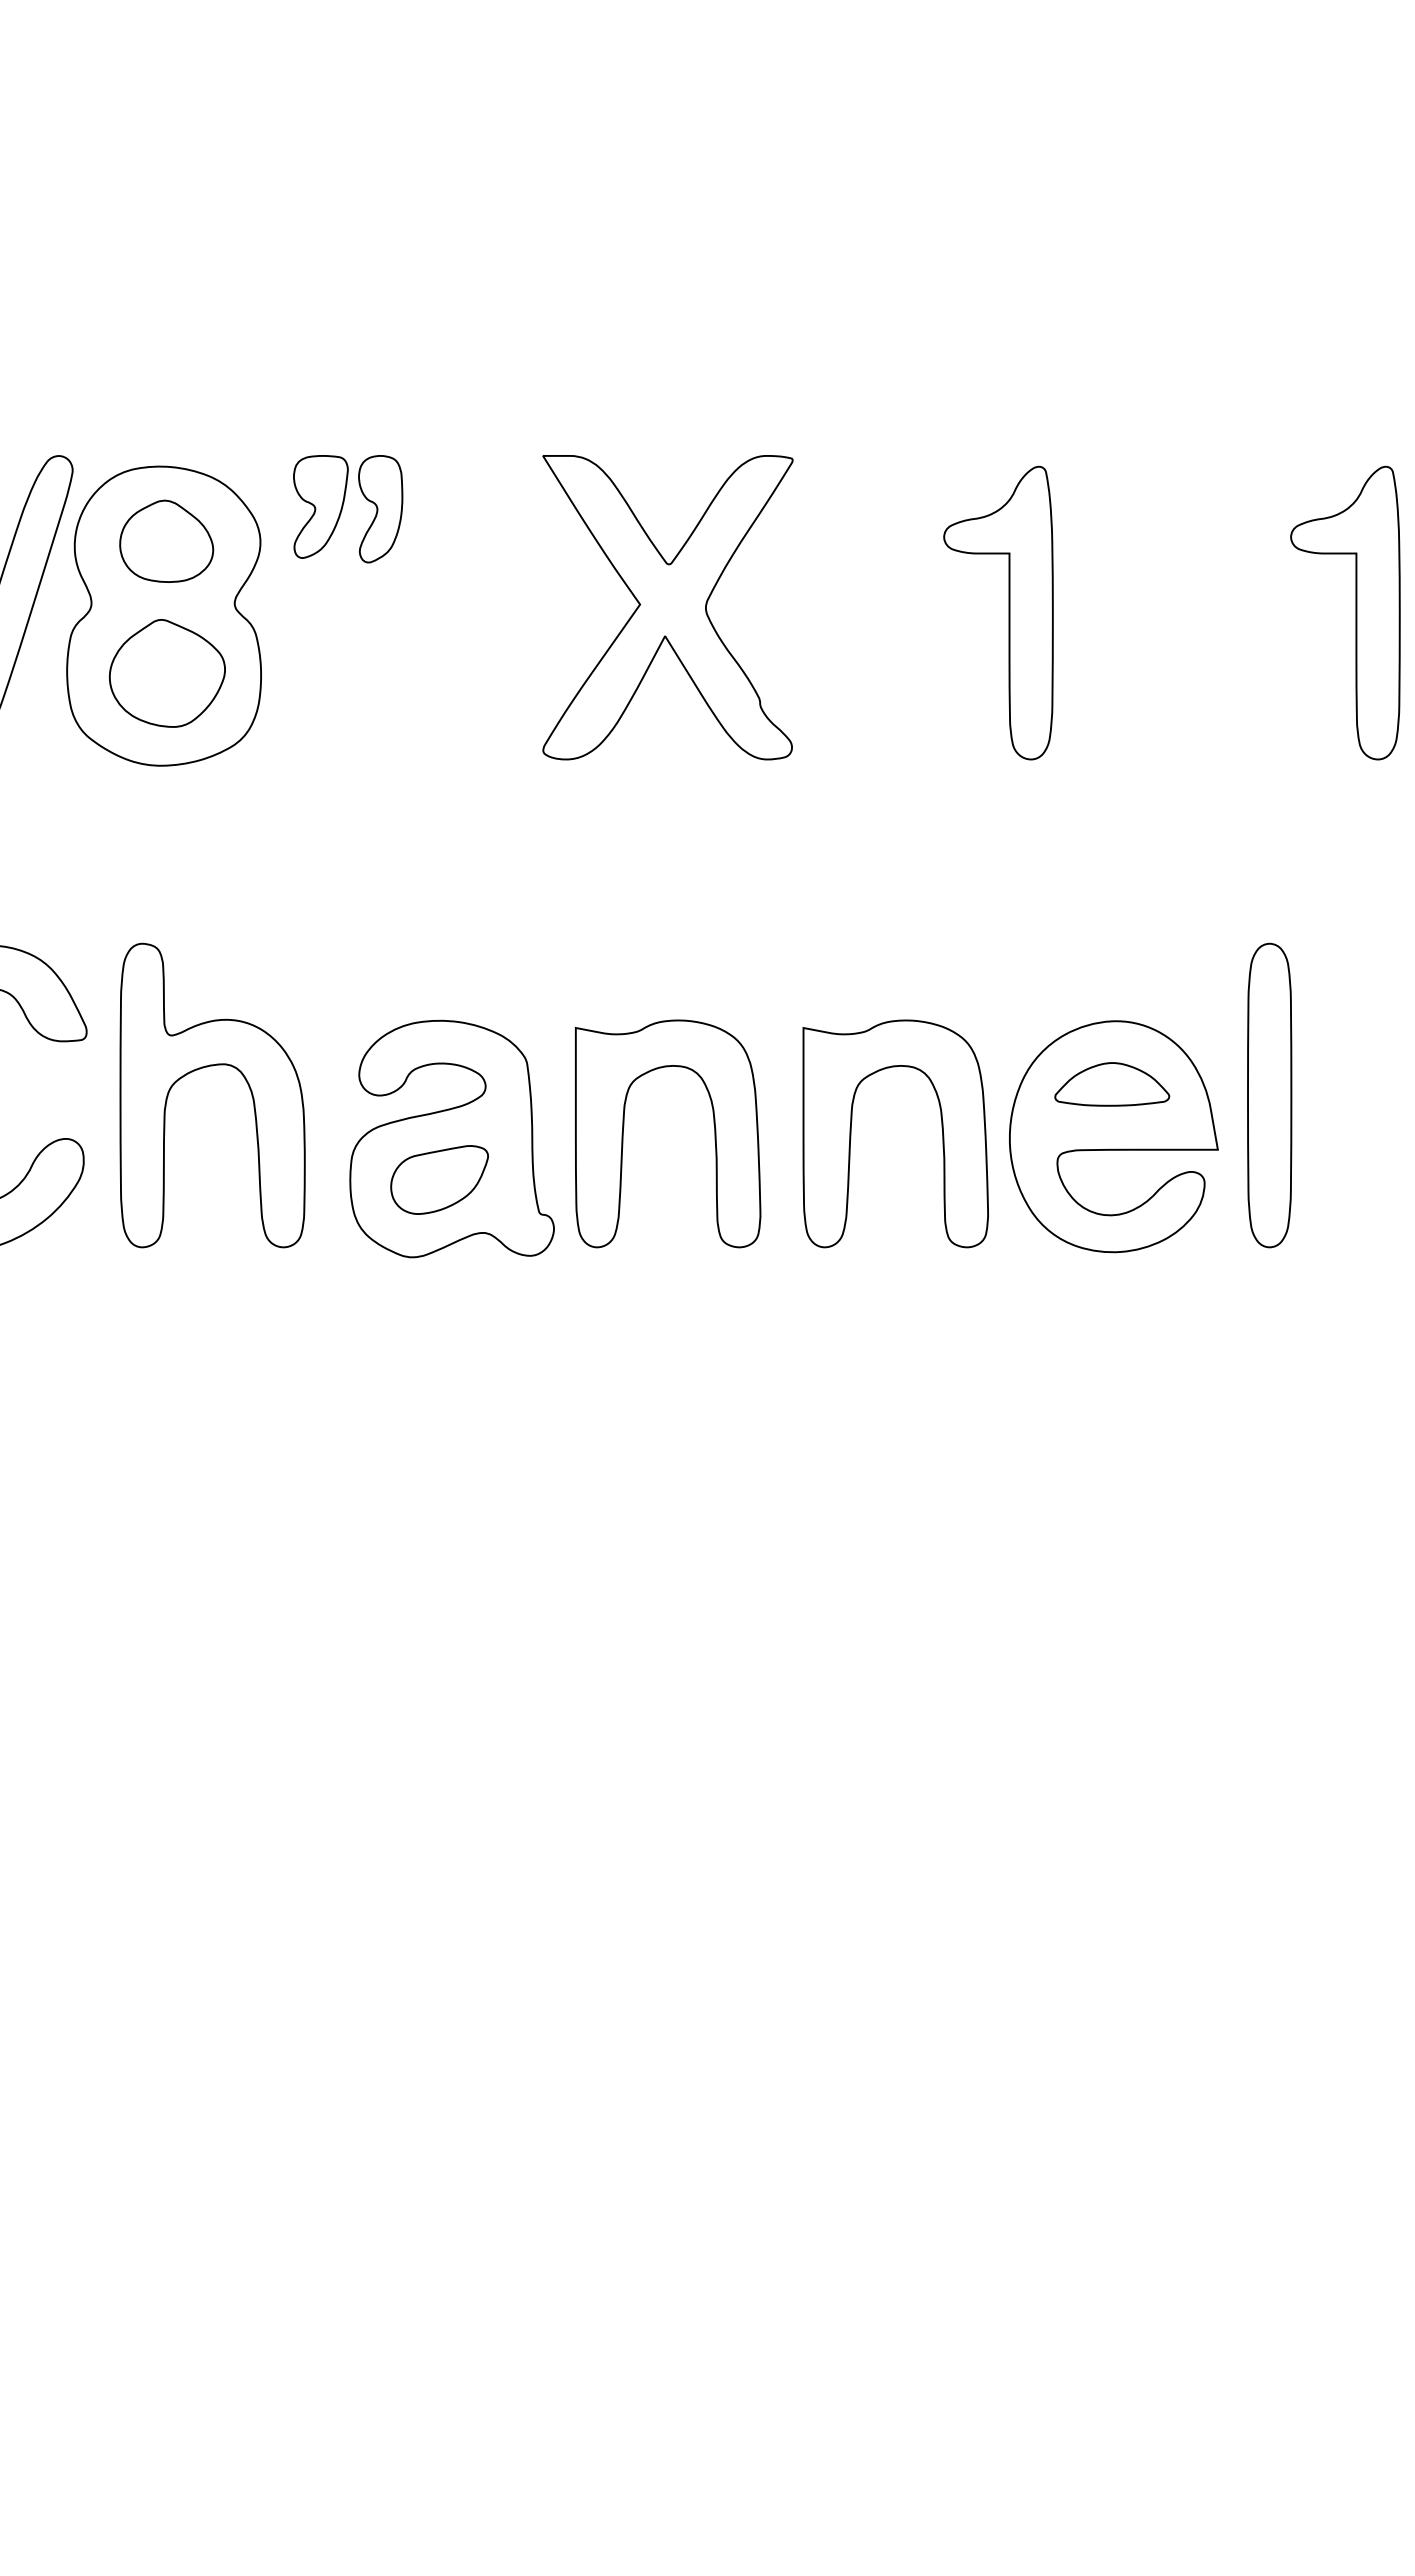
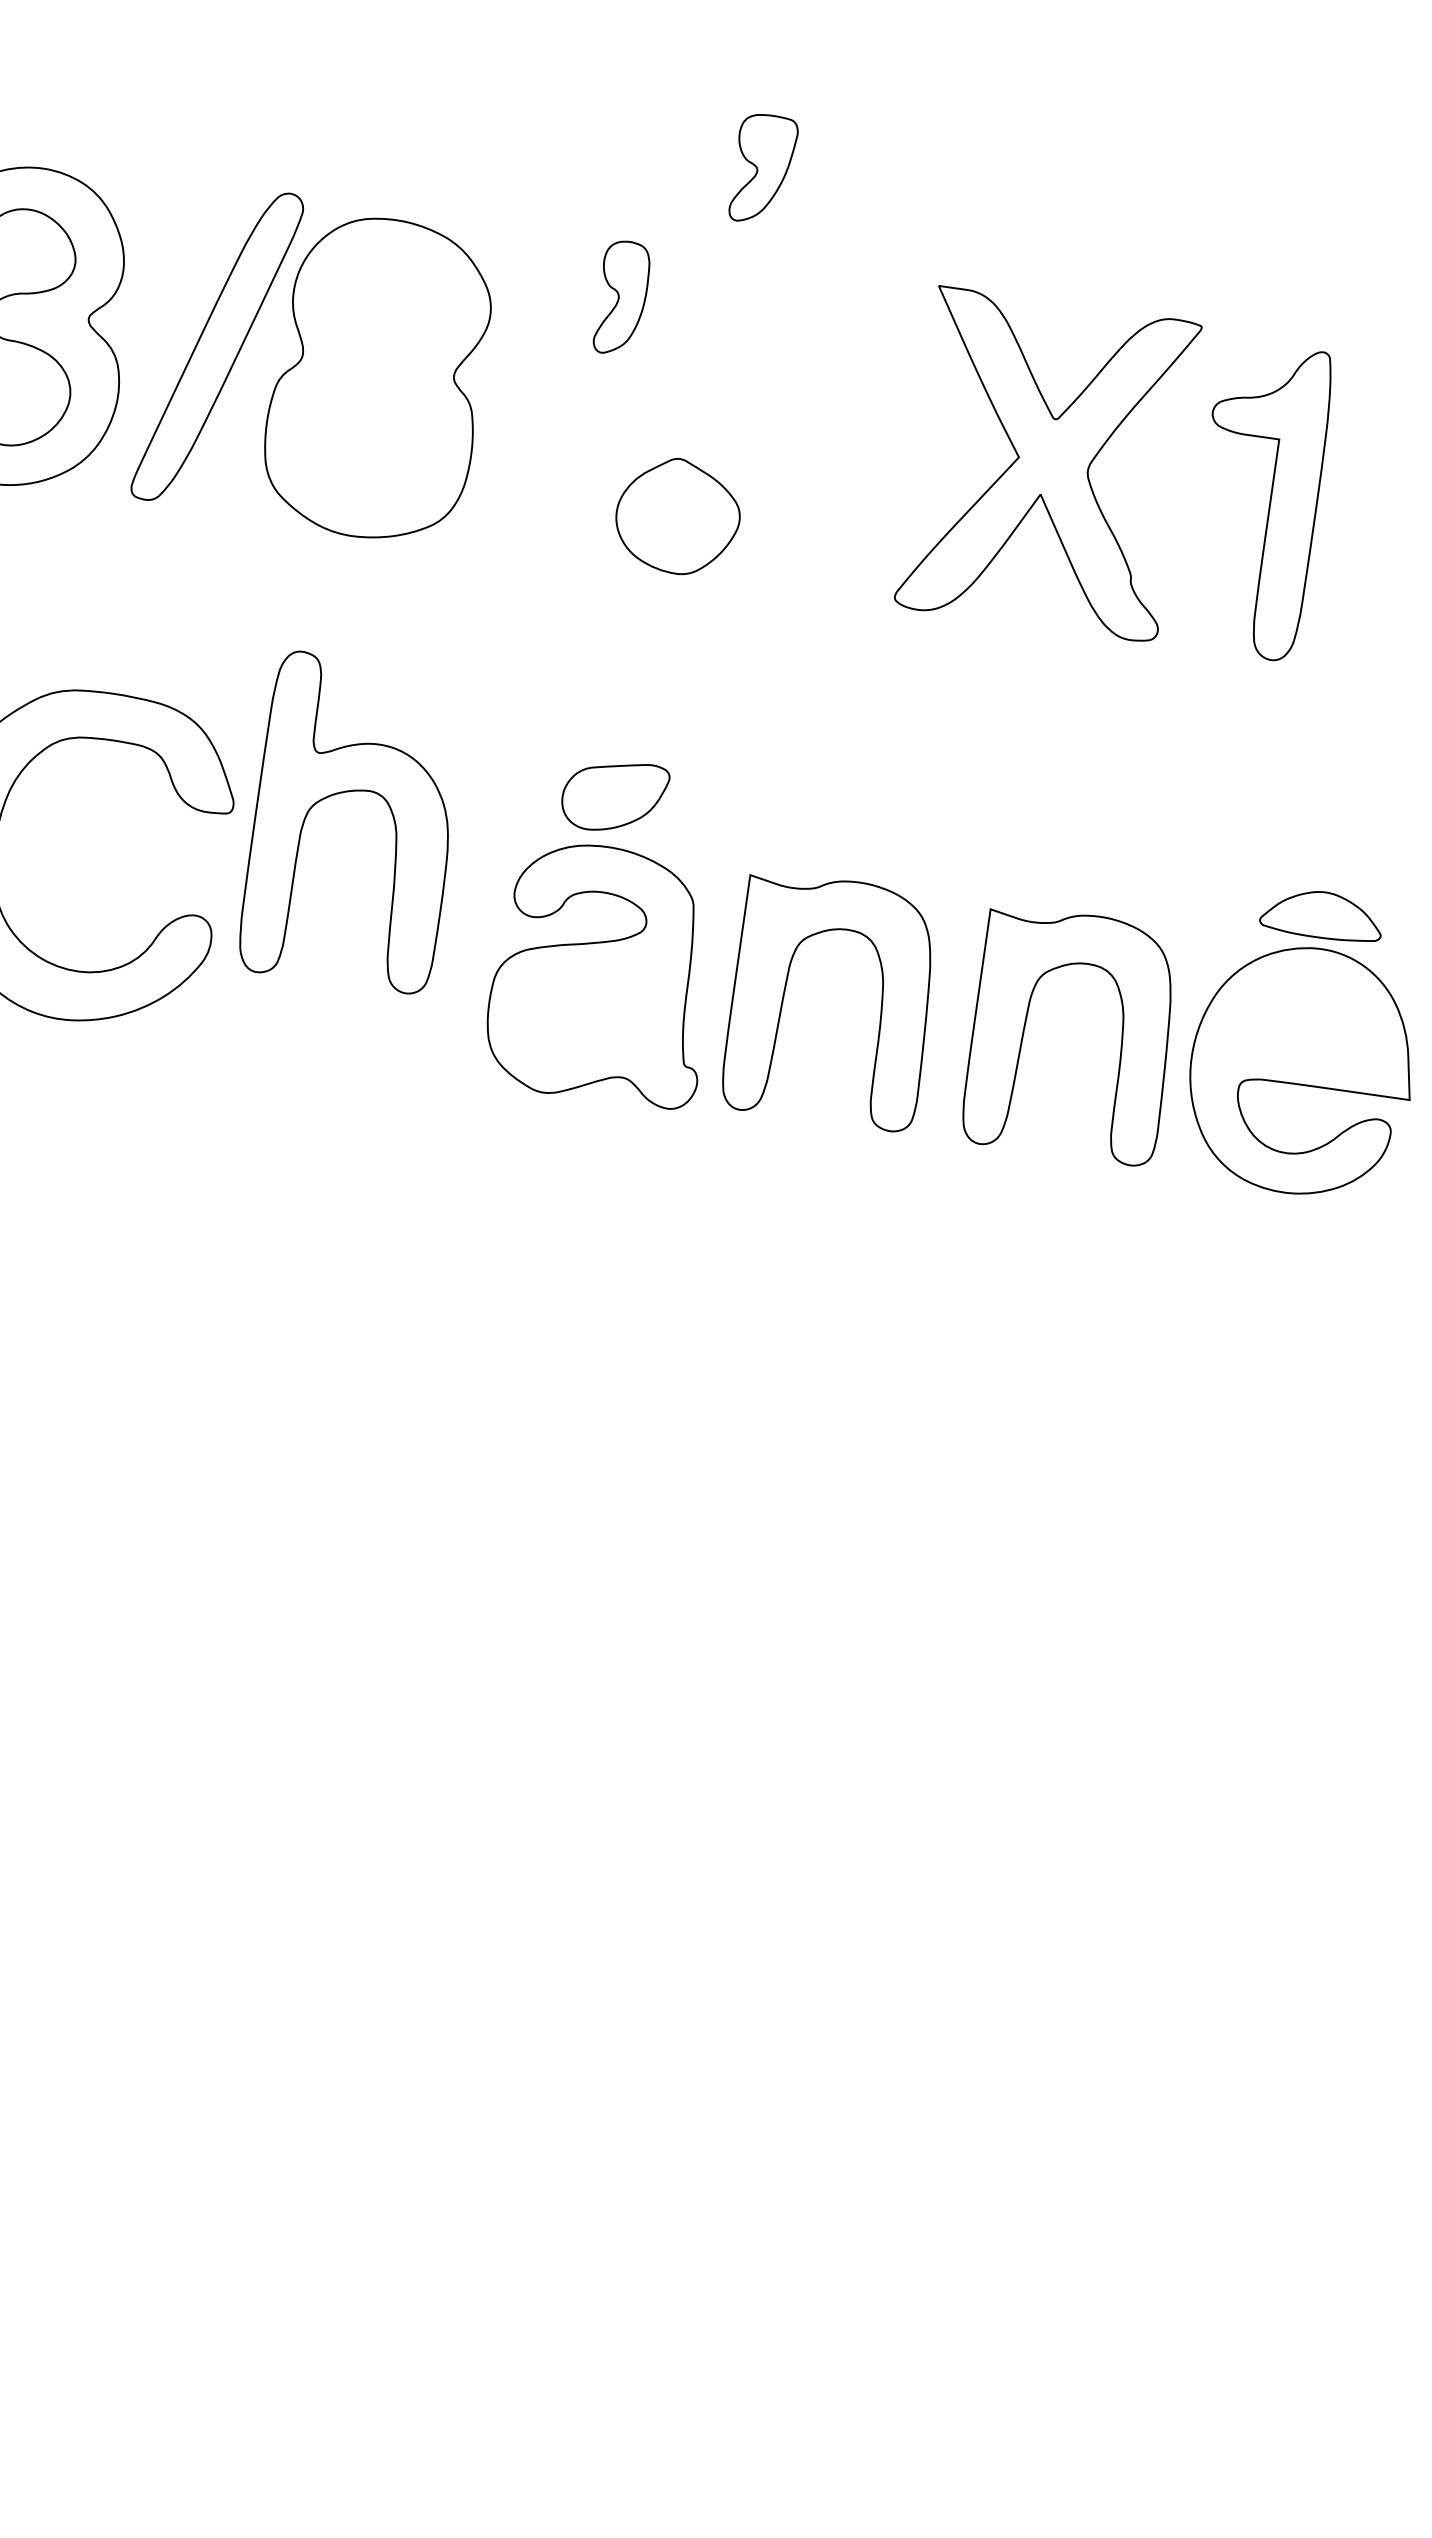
part: (320, 506) -> (763, 168), moved
part: (166, 540) -> (391, 299), removed
part: (667, 607) -> (1047, 464), moved
part: (166, 673) -> (677, 516), moved
part: (207, 1067) -> (352, 792), moved
part: (1112, 1084) -> (1322, 915), moved
part: (439, 1179) -> (614, 796), moved

